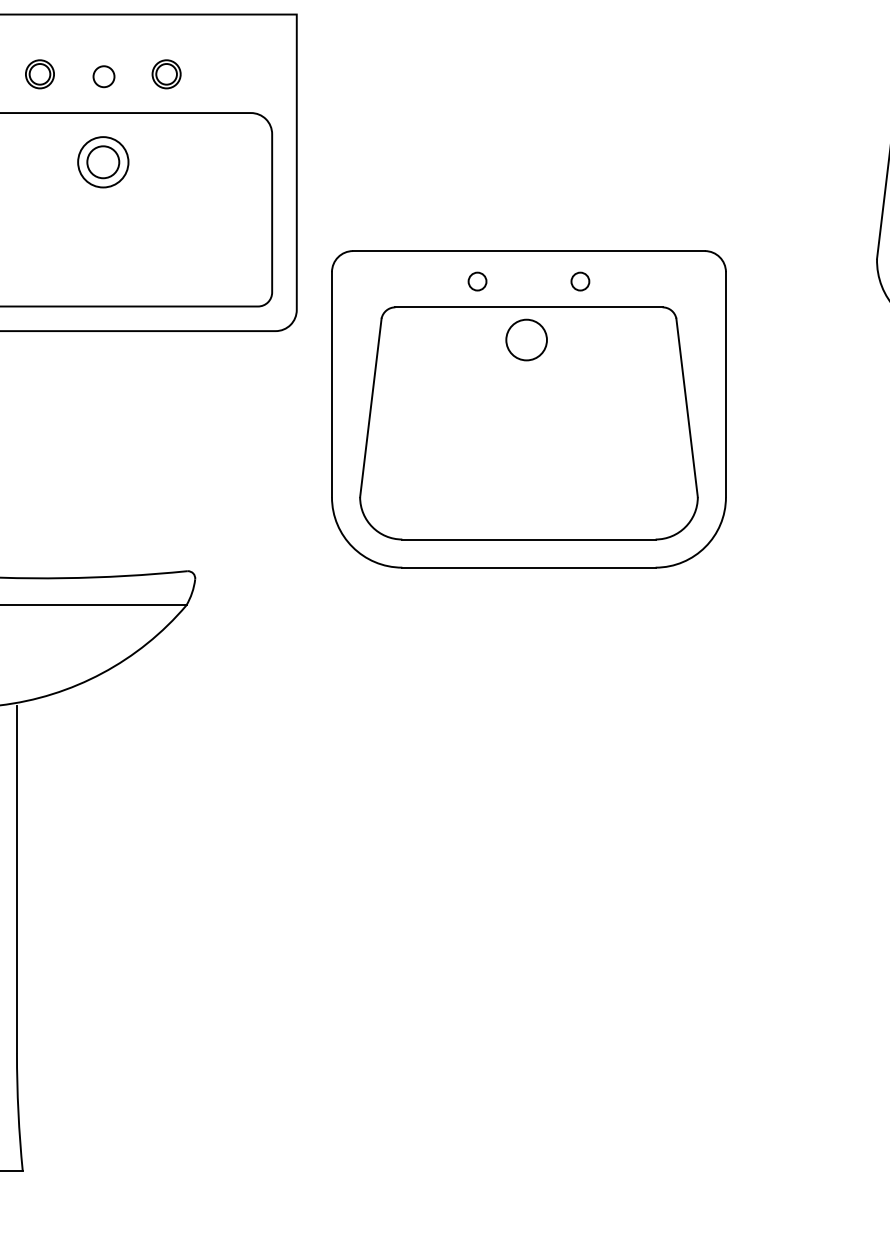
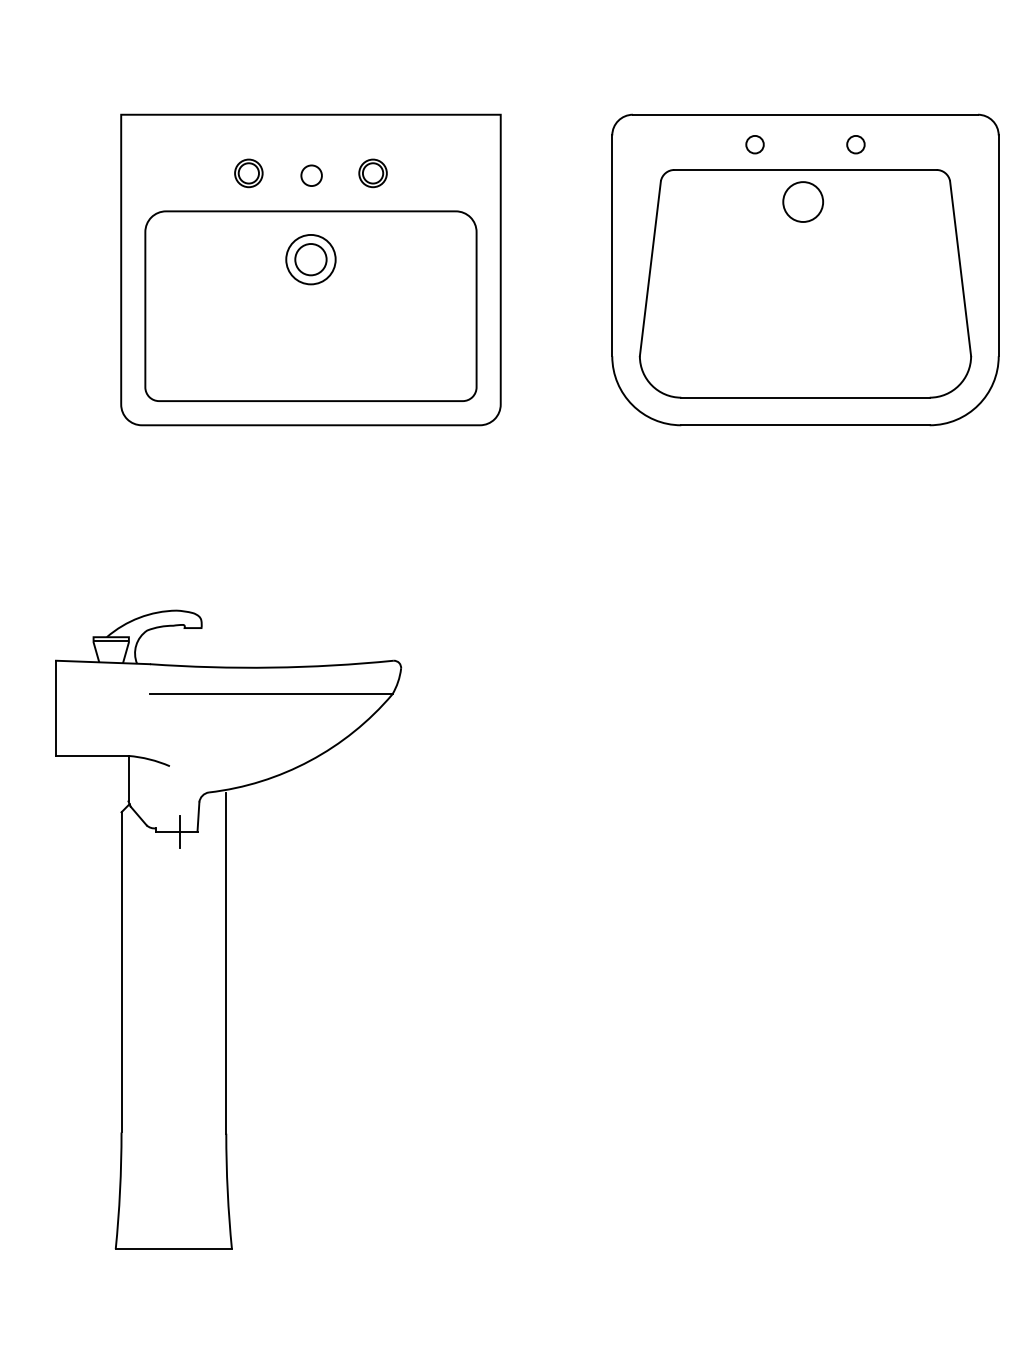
part: (528, 408) -> (805, 269), moved

